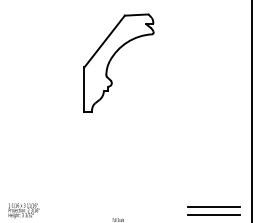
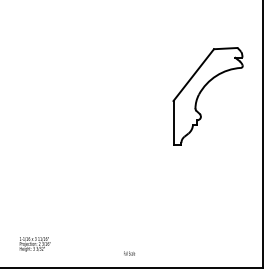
part: (112, 58) -> (201, 92), moved
line: (214, 206) -> (225, 240), removed
line: (214, 214) -> (225, 248), removed

